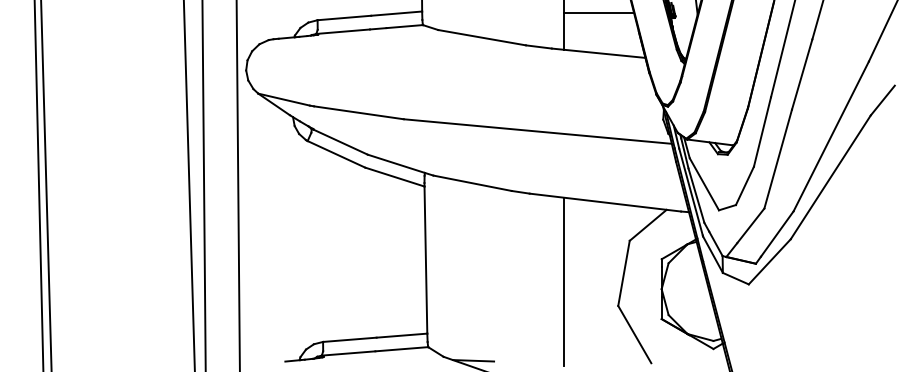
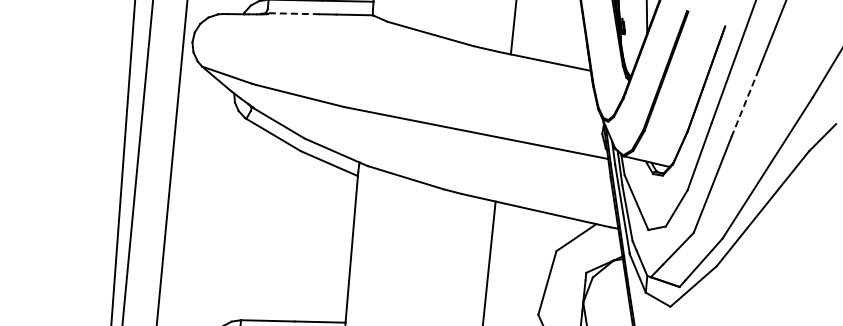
line: (599, 12) -> (549, 20), removed
line: (343, 31) -> (293, 13), solid -> dashed
line: (802, 74) -> (745, 103), solid -> dashed

